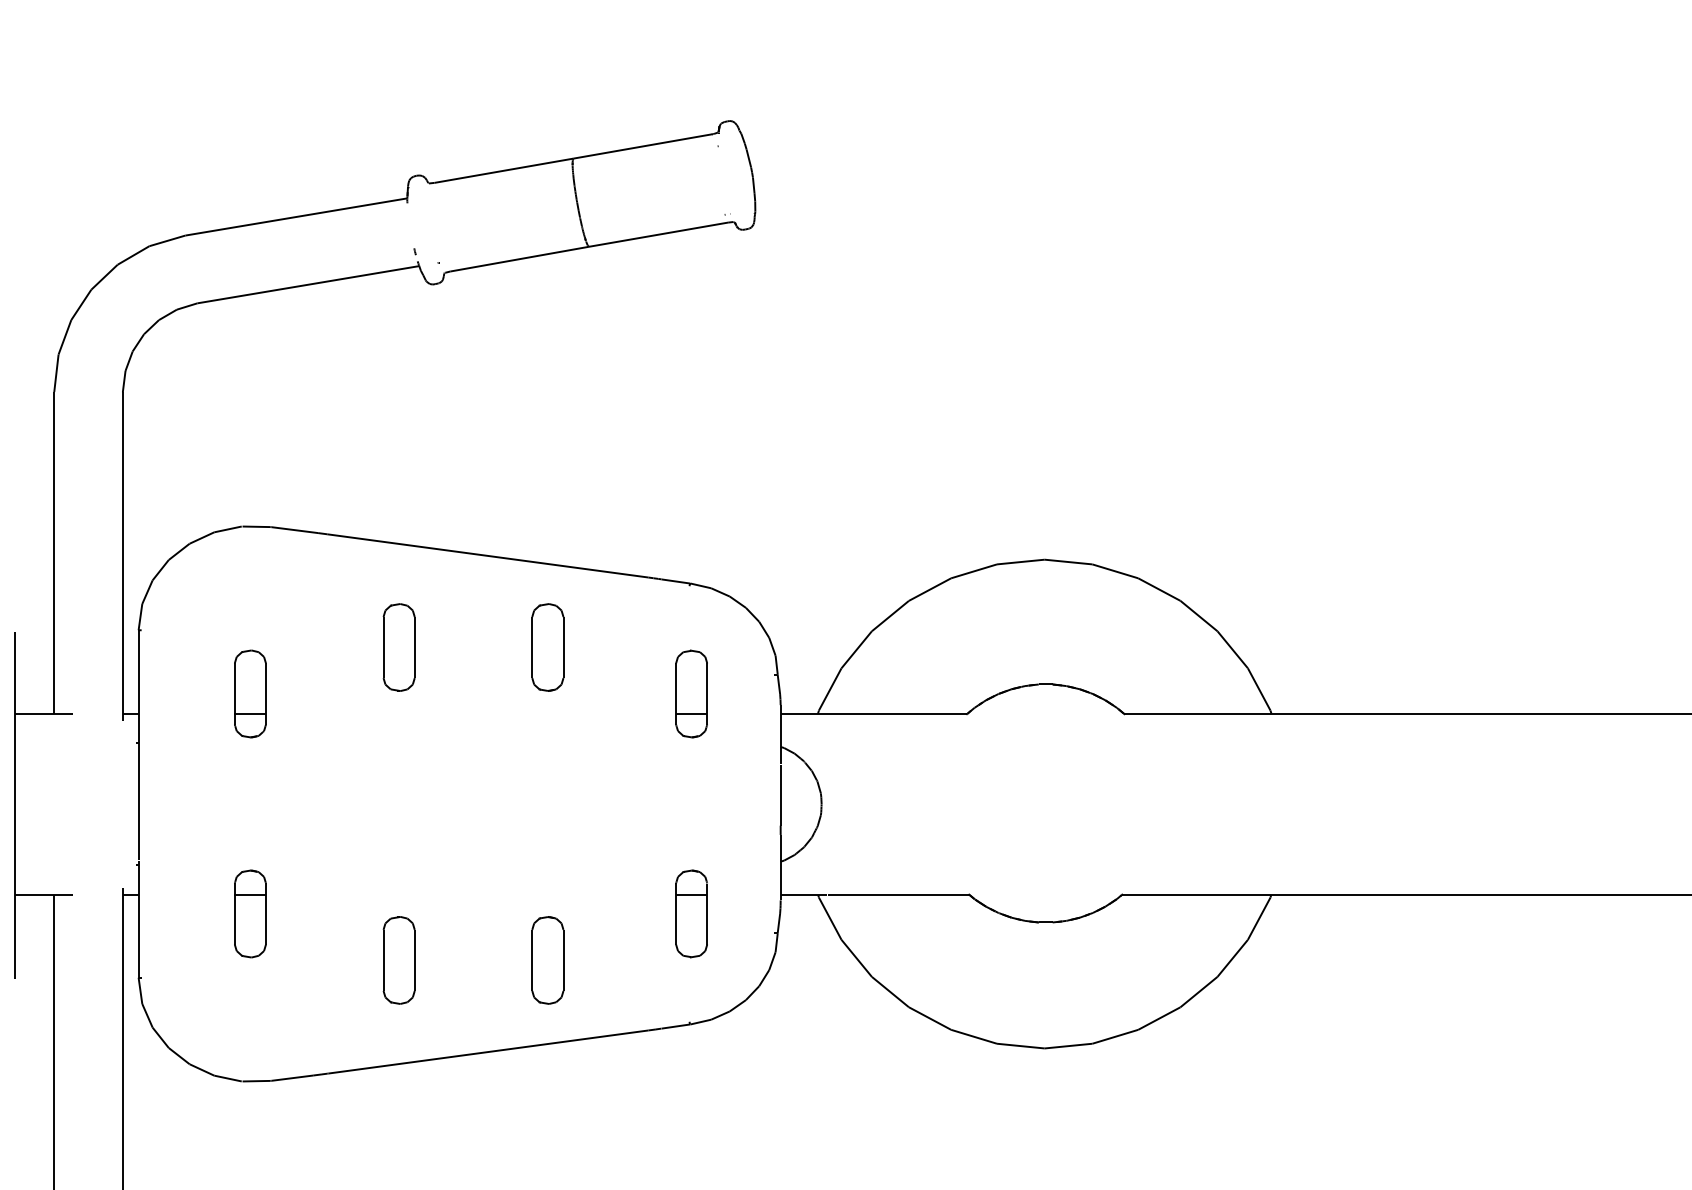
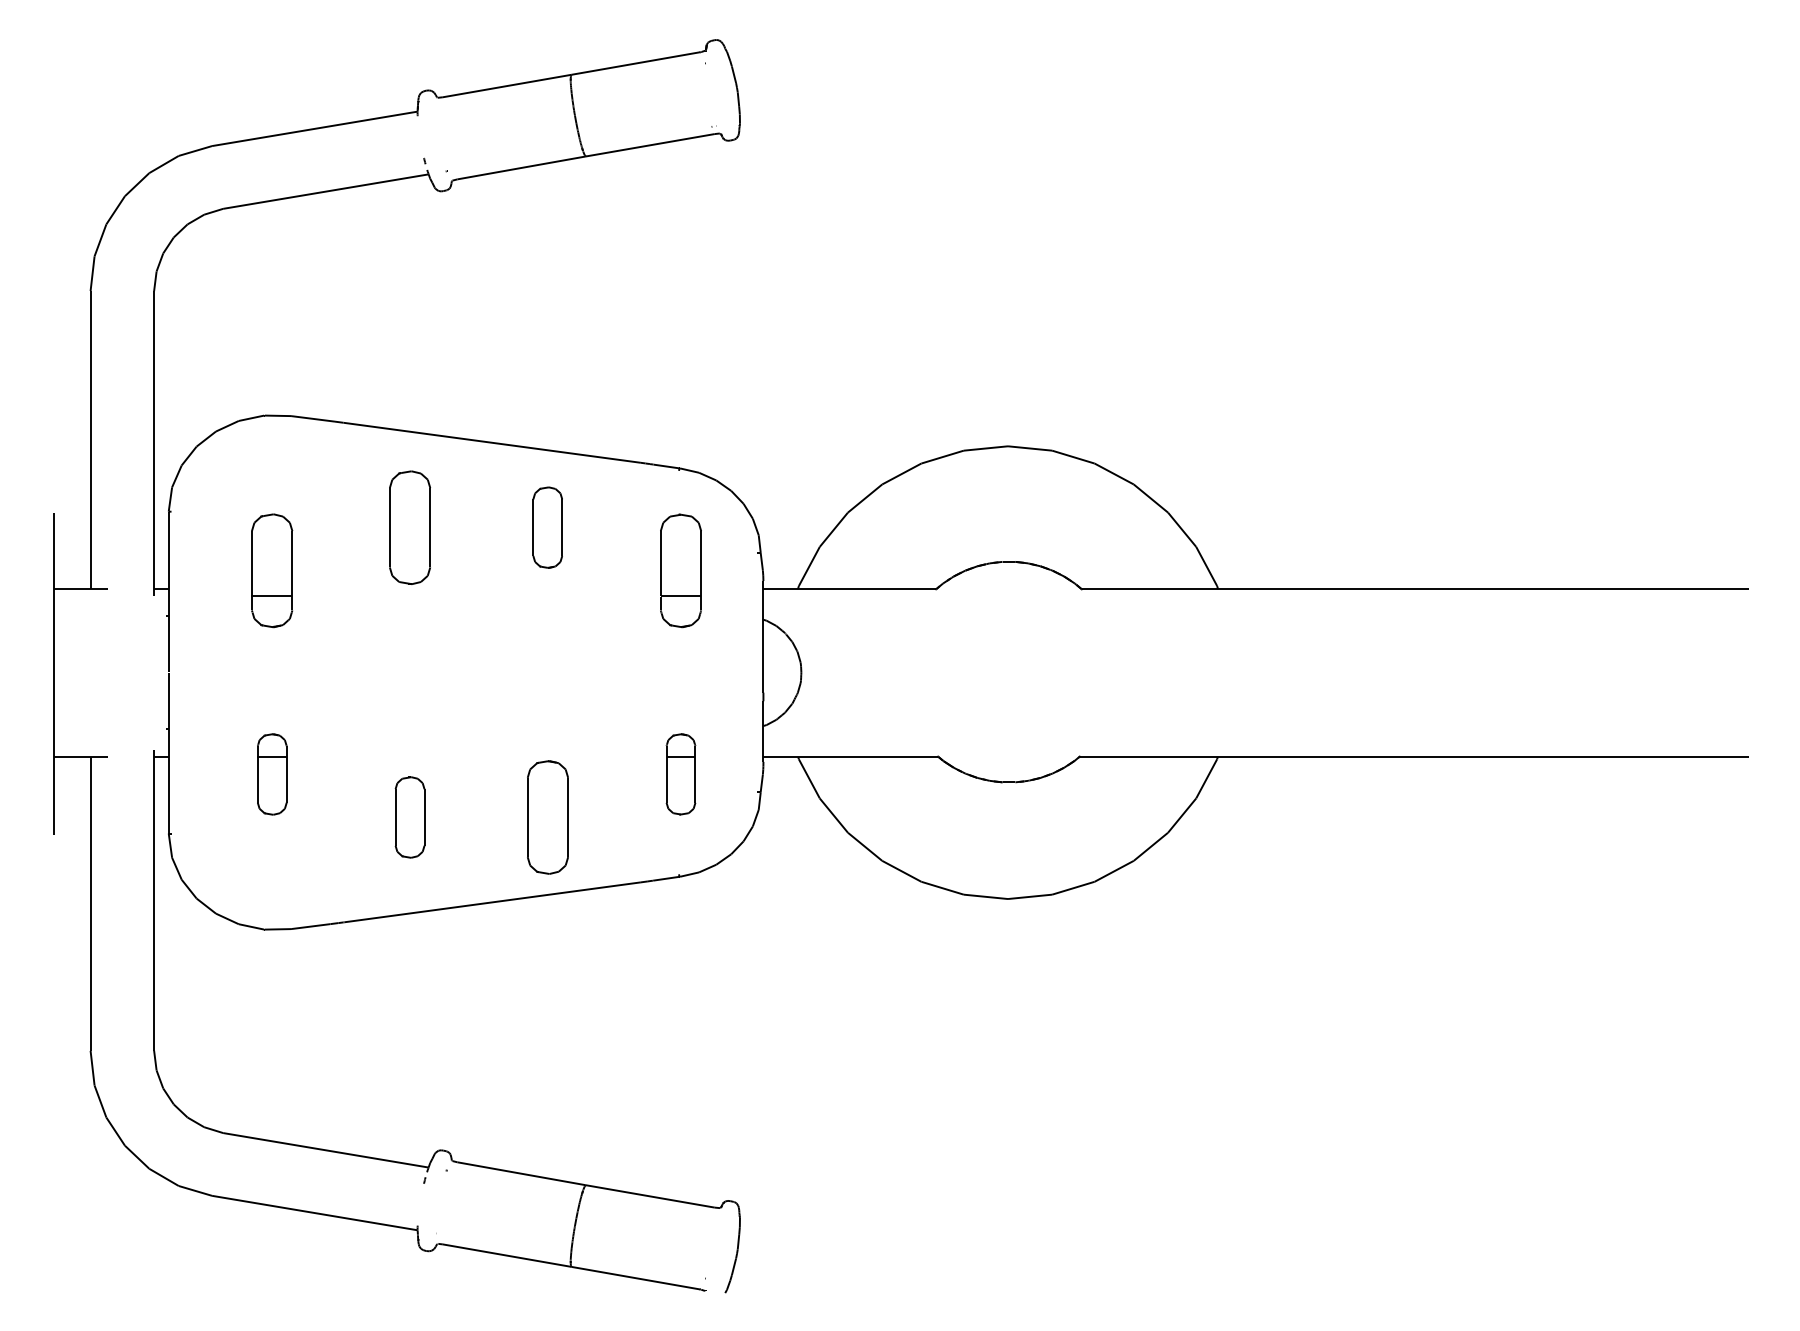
part: (398, 647) -> (409, 527), size x1.4
part: (250, 693) -> (272, 570), size x1.4
part: (691, 693) -> (680, 570), size x1.4
part: (547, 960) -> (547, 817), size x1.4

